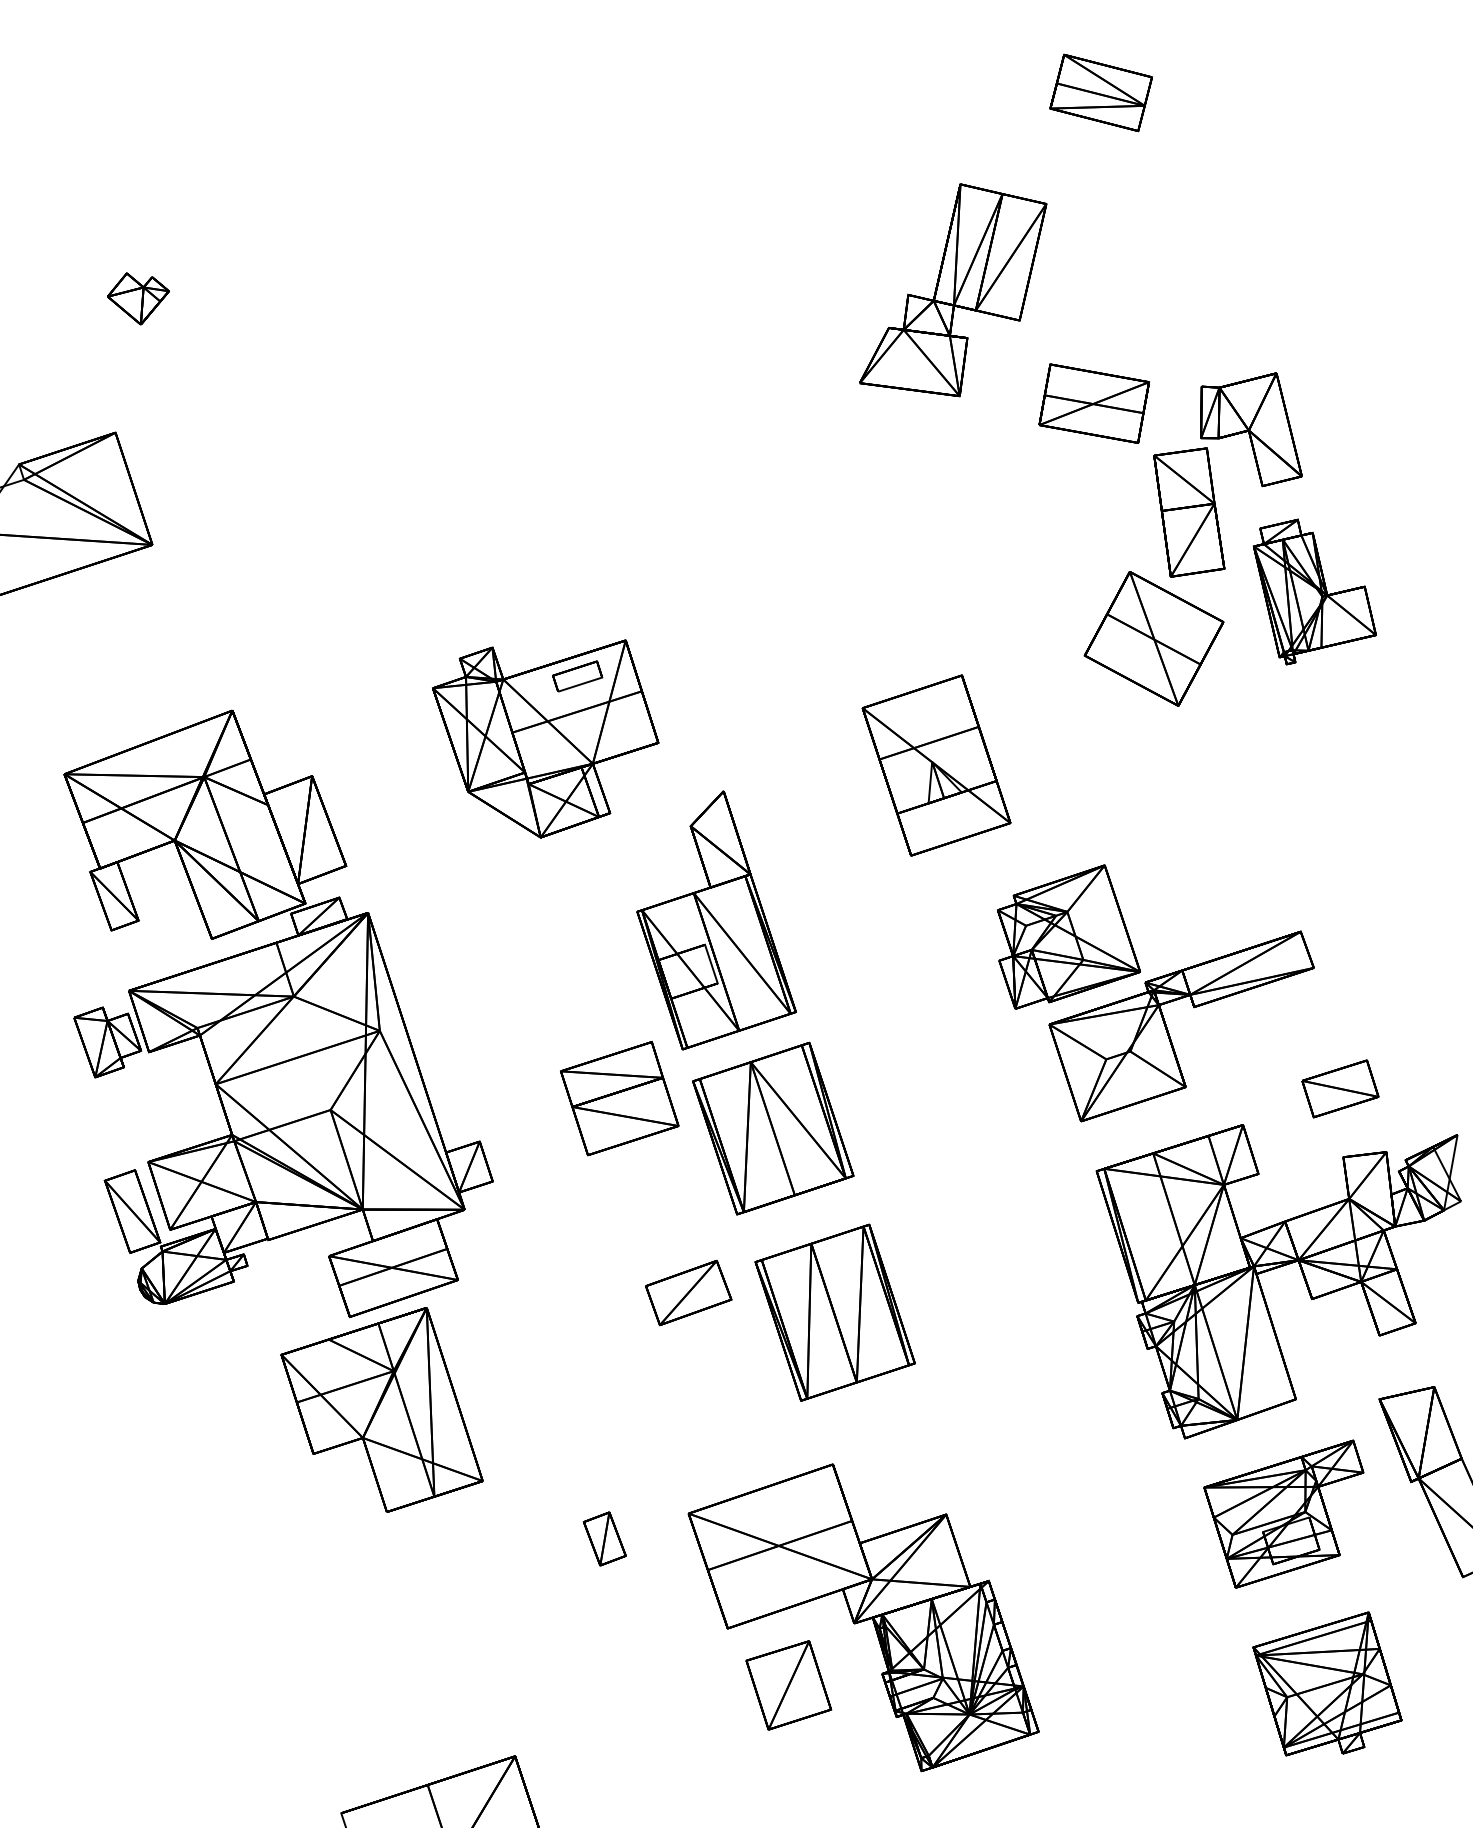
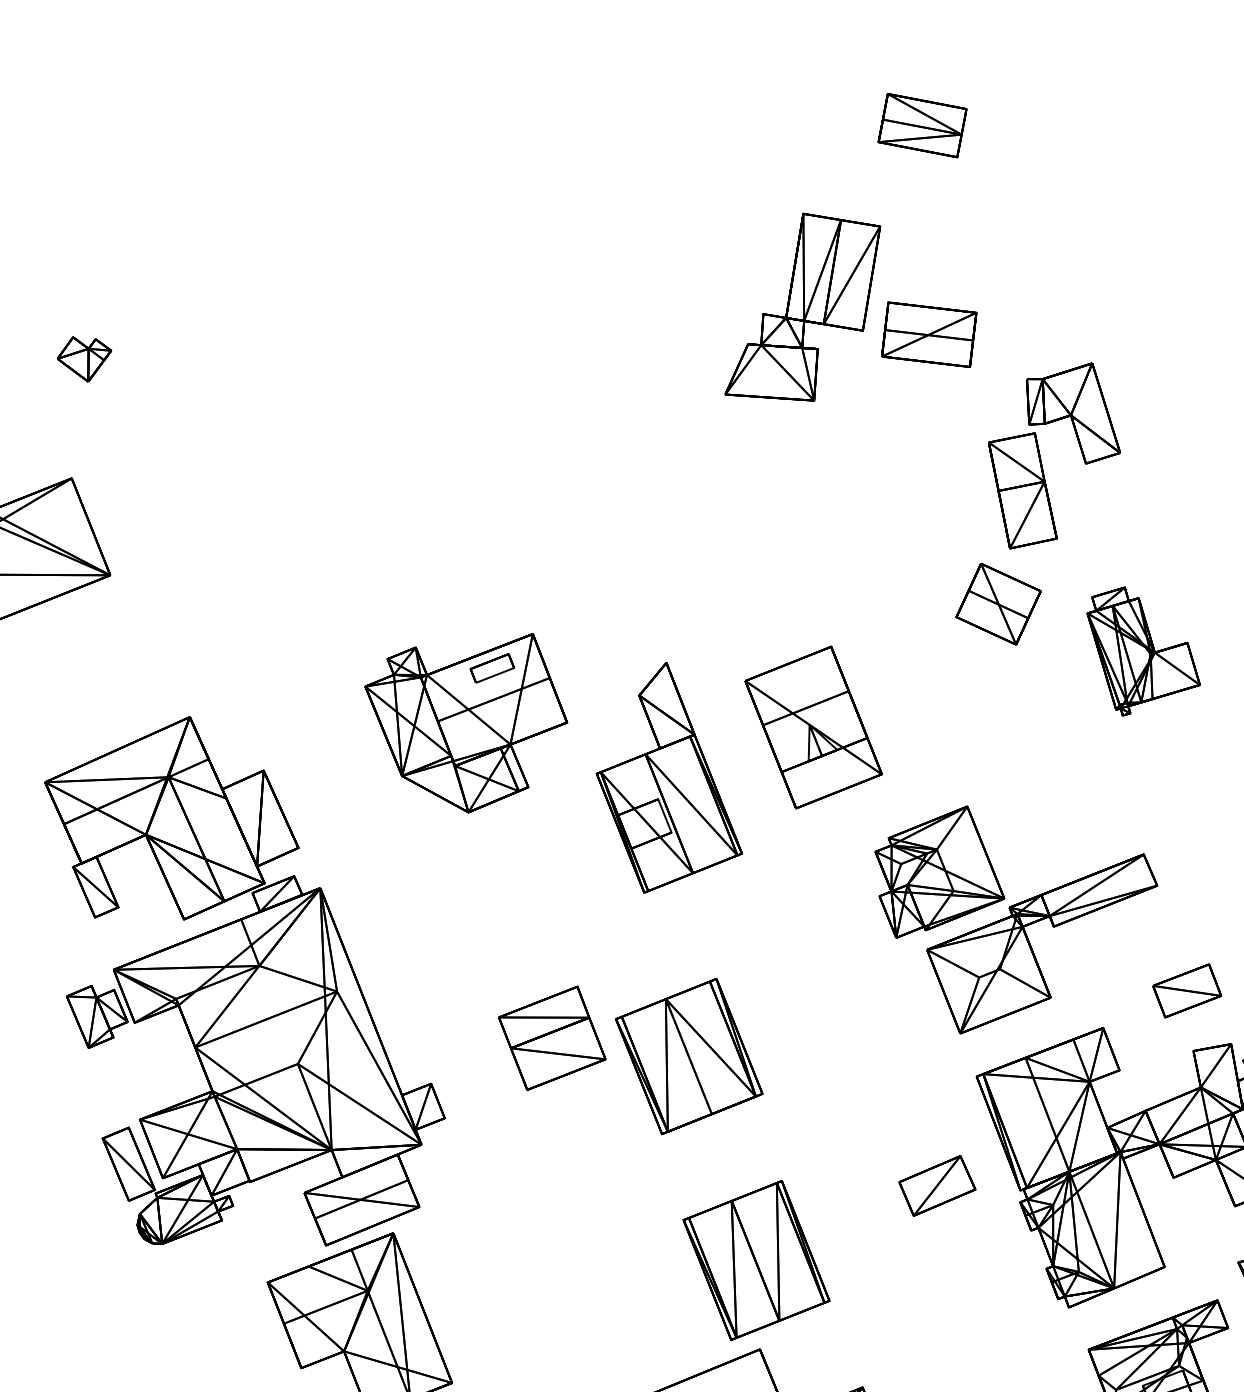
part: (1093, 403) -> (928, 334), moved
part: (1314, 591) -> (1143, 649), moved
part: (1153, 638) -> (998, 603), size x0.7
part: (716, 920) -> (667, 777), moved
part: (688, 1292) -> (937, 1185), moved
part: (834, 1312) -> (755, 1260), moved

